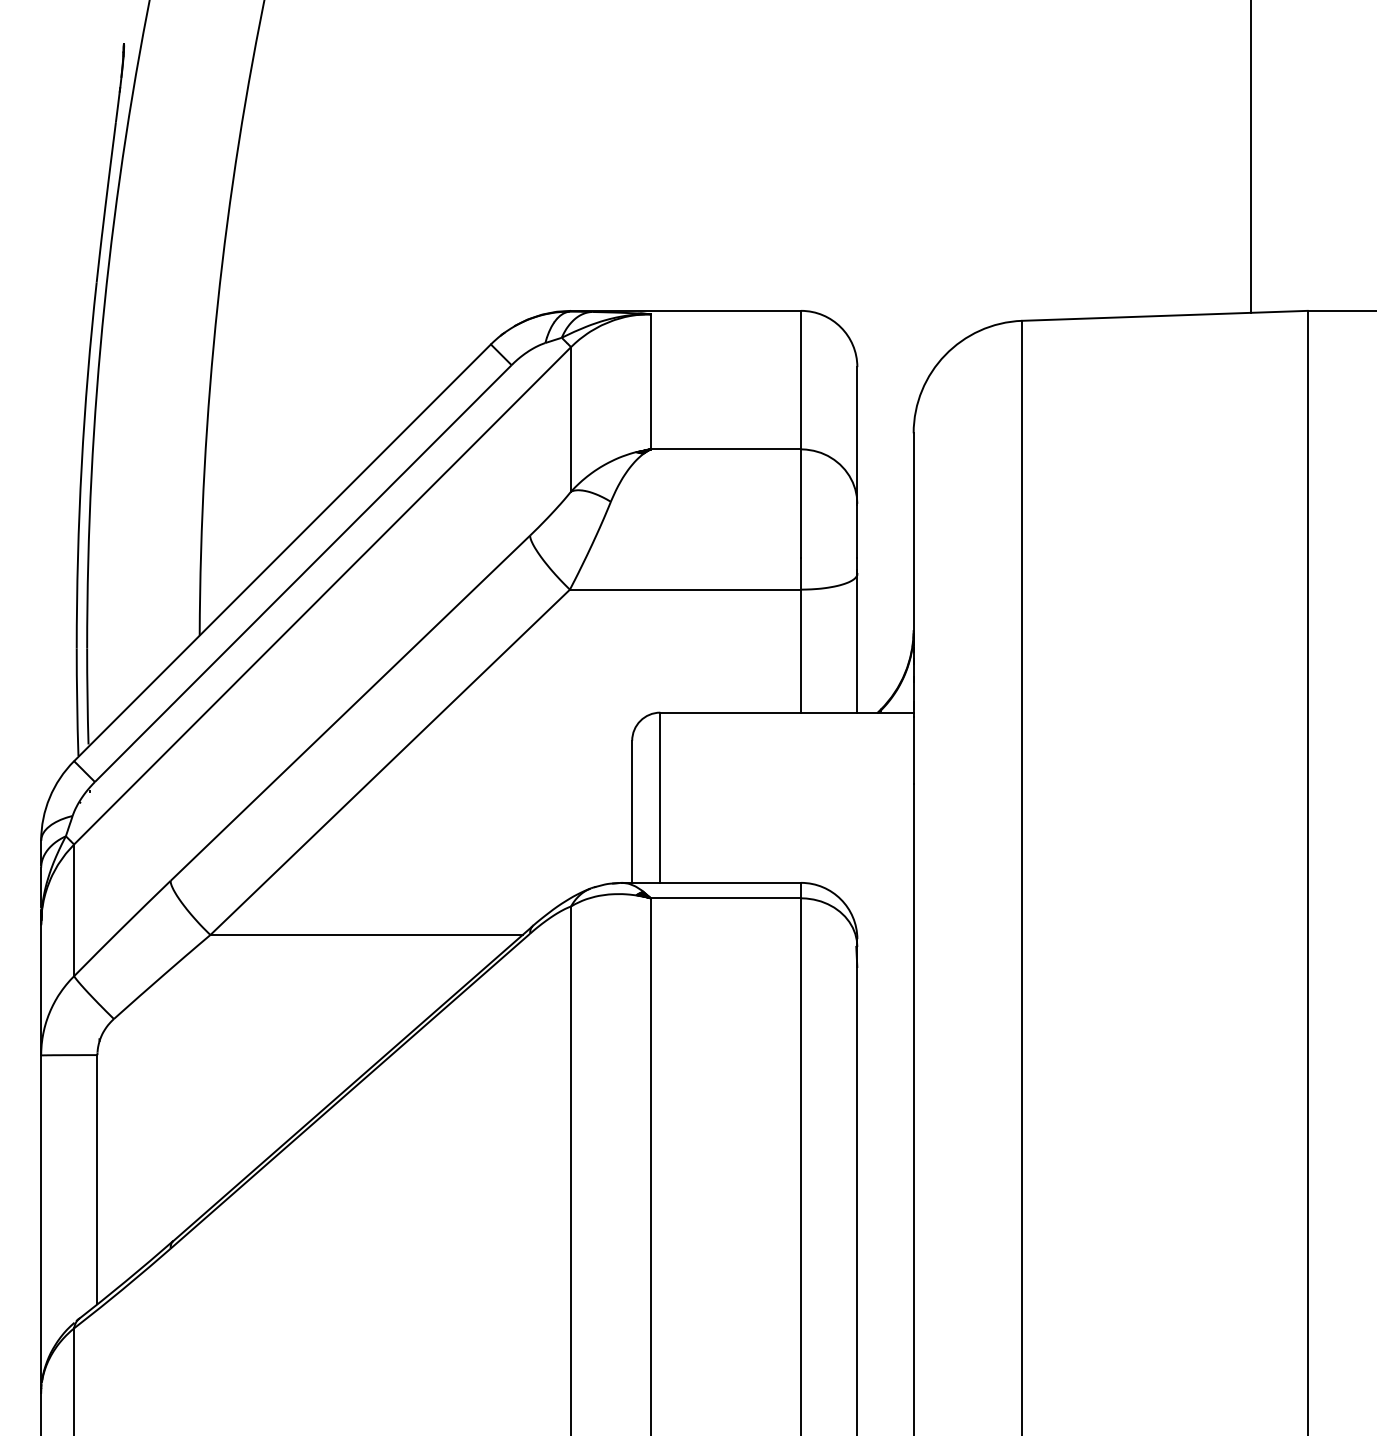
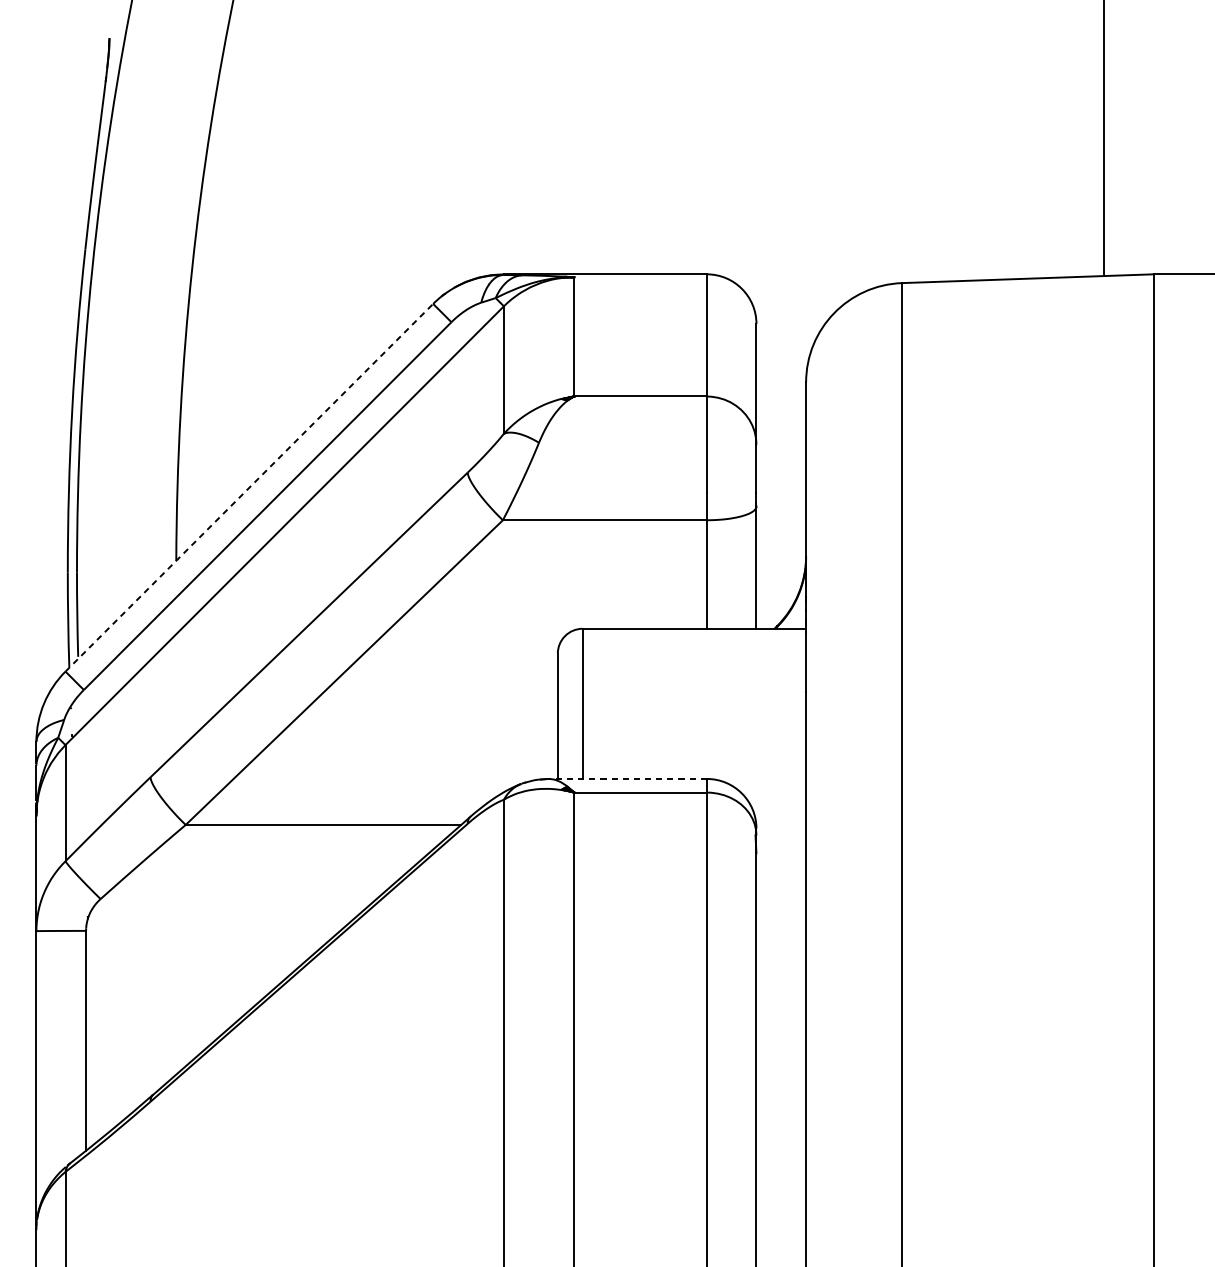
line: (282, 552) -> (249, 487), solid -> dashed
line: (711, 882) -> (627, 778), solid -> dashed

